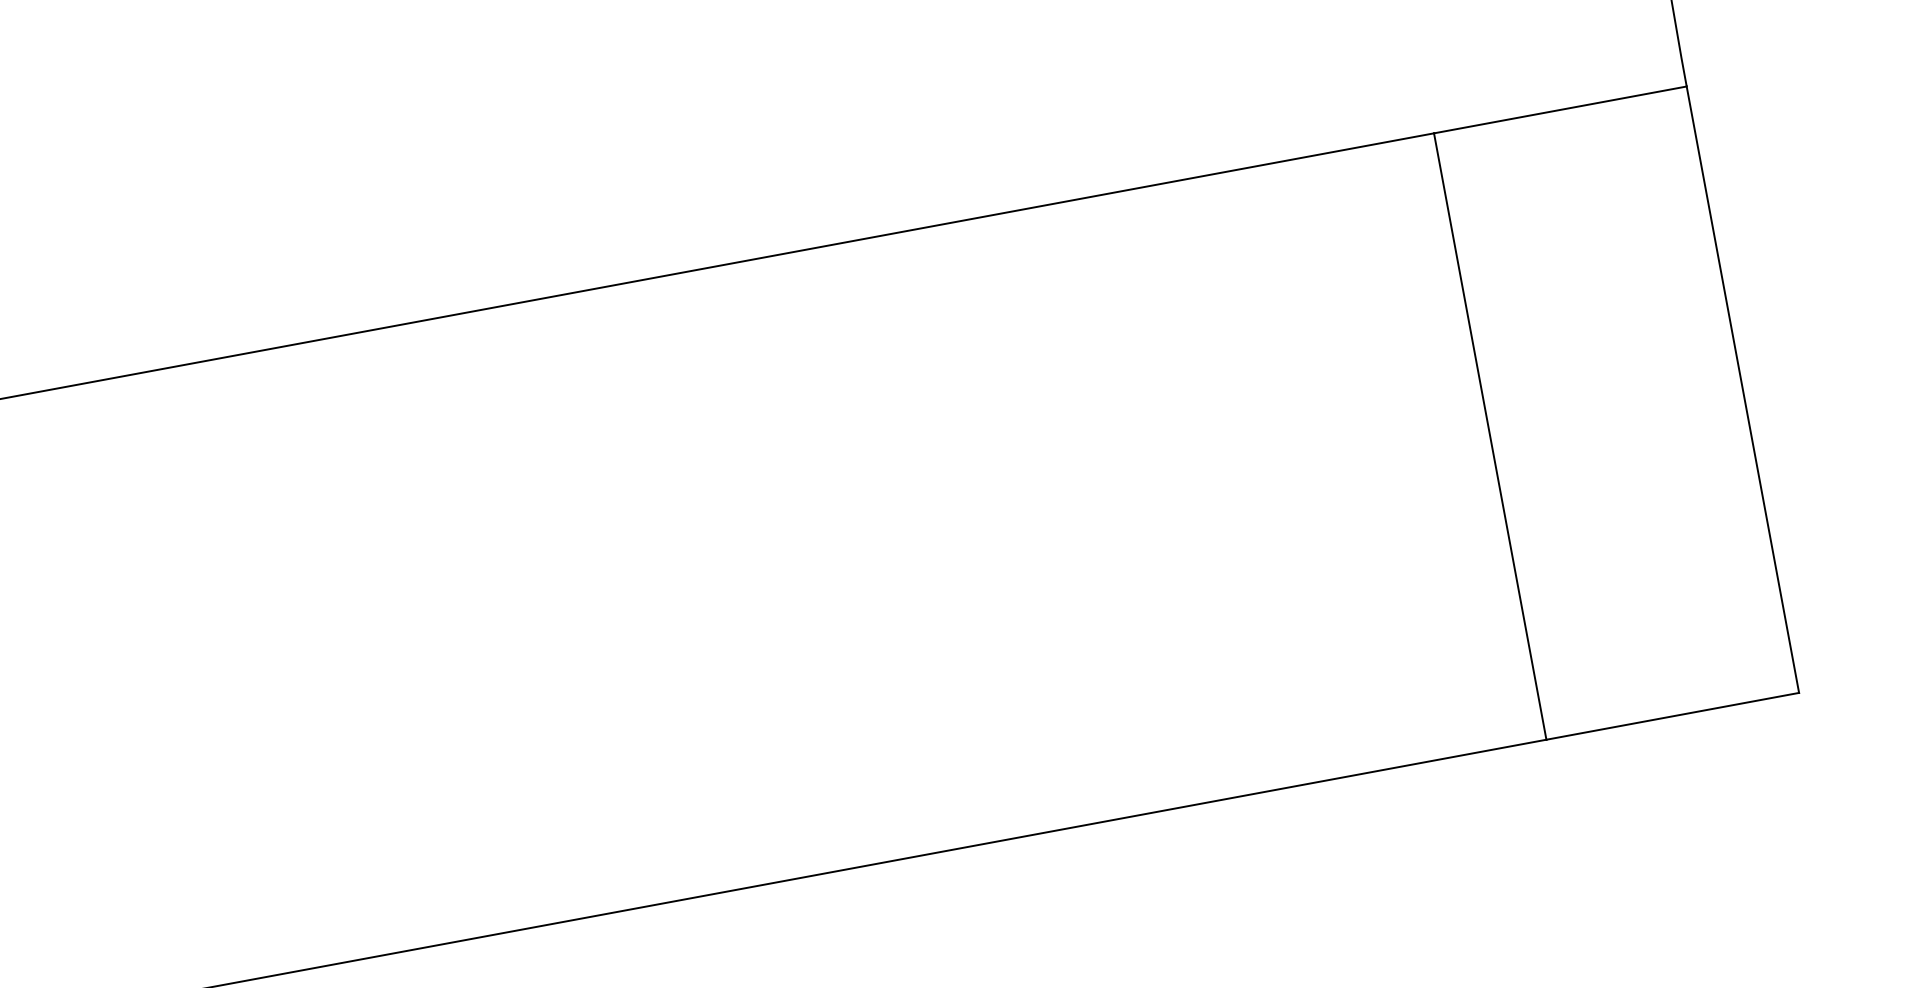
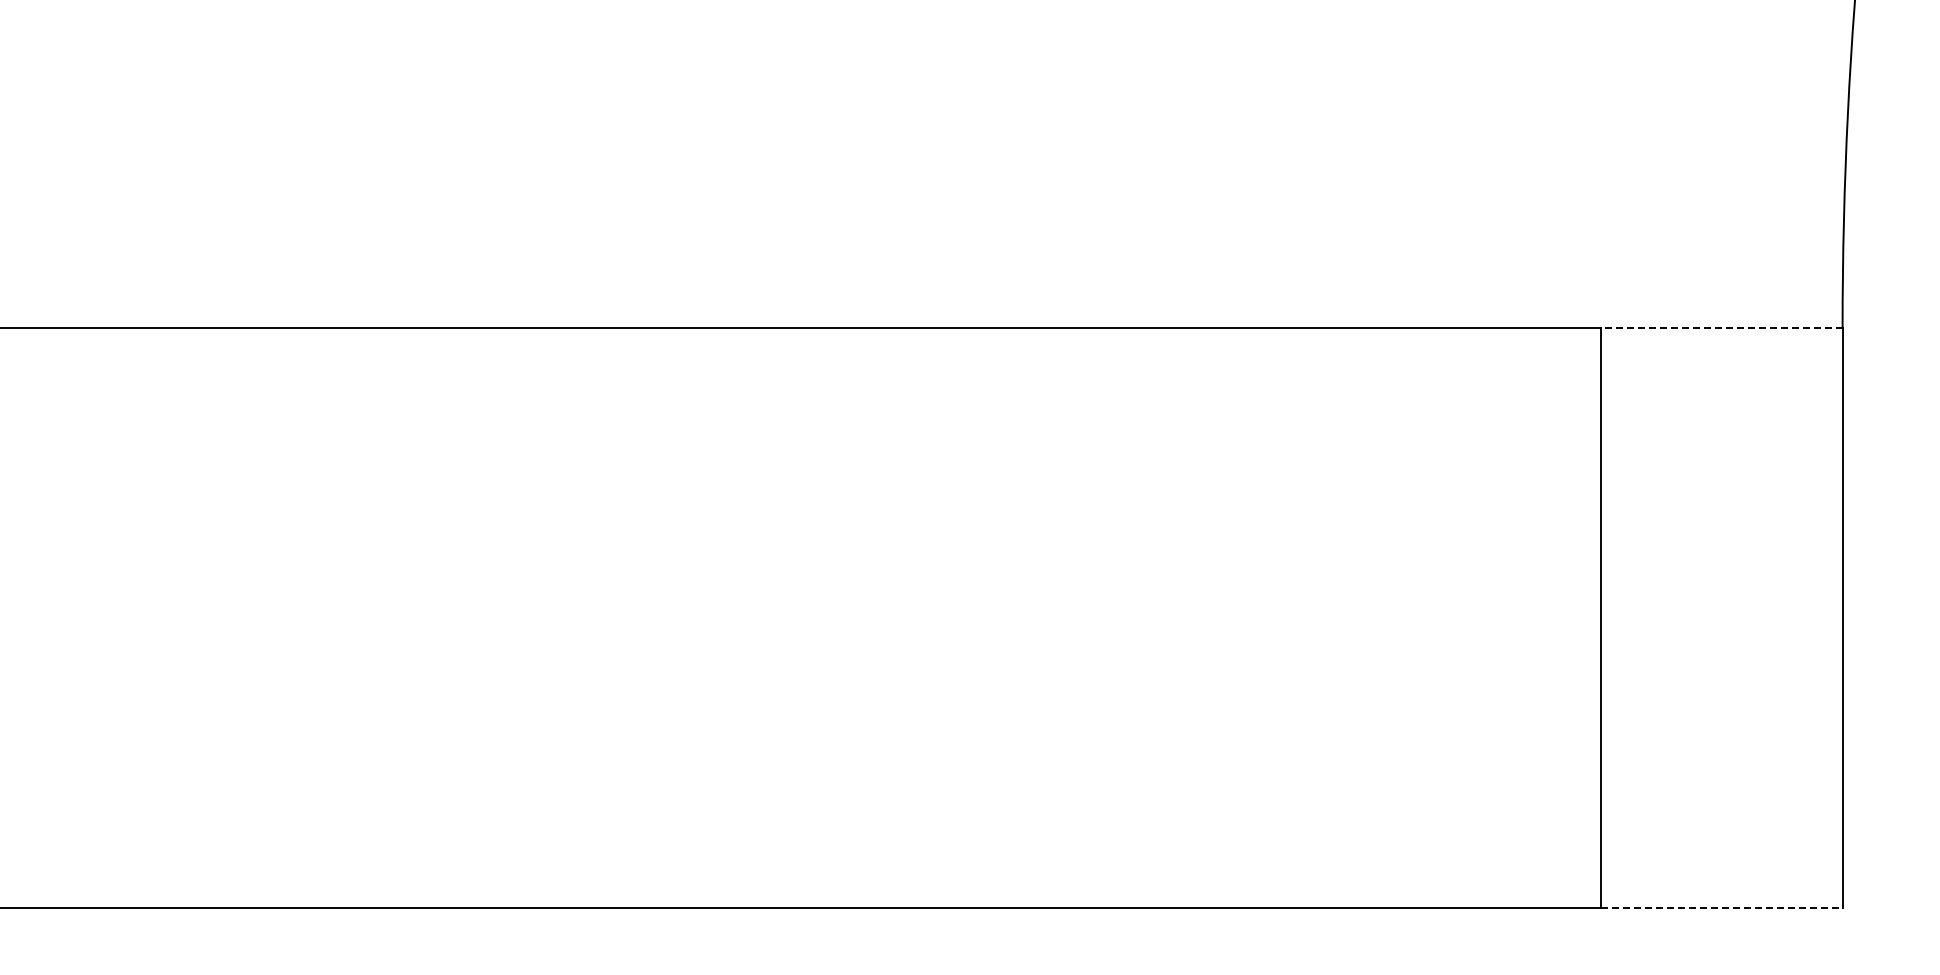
line: (1560, 110) -> (1721, 328), solid -> dashed
line: (1672, 716) -> (1721, 908), solid -> dashed

